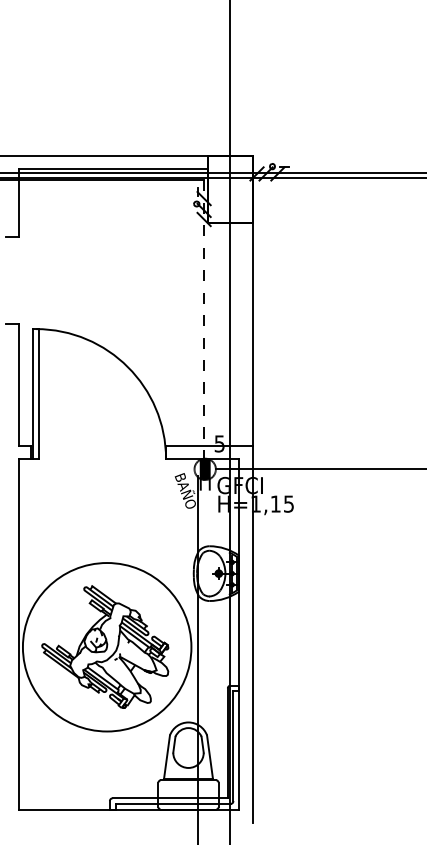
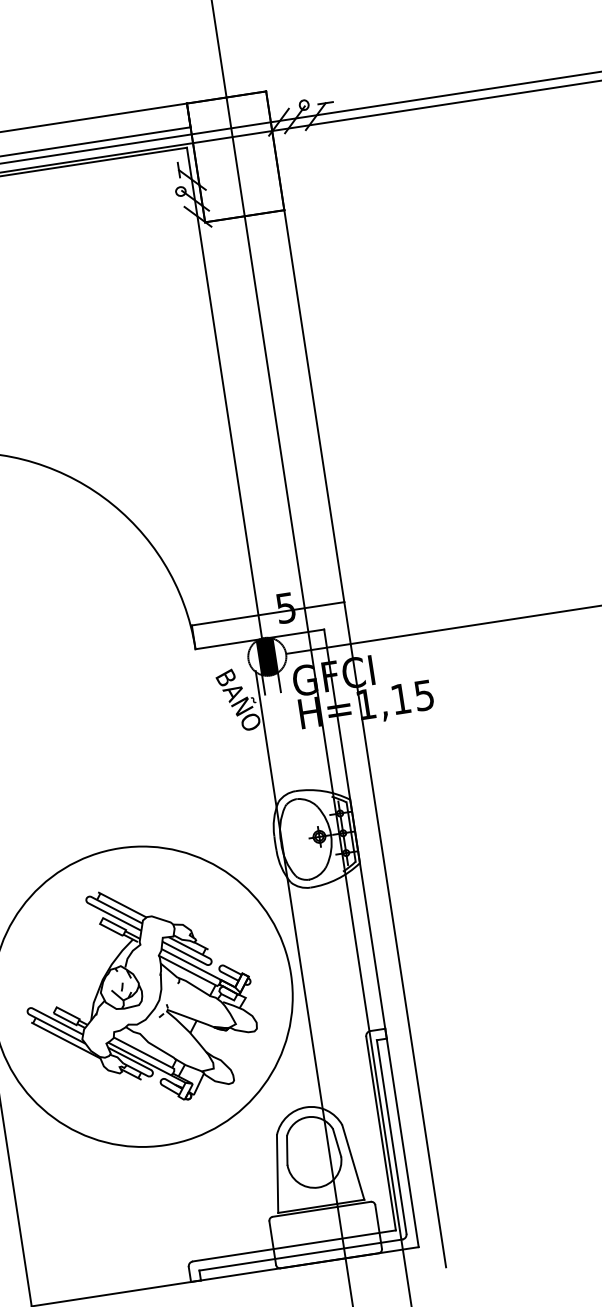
line: (203, 319) -> (223, 393), dashed -> solid

